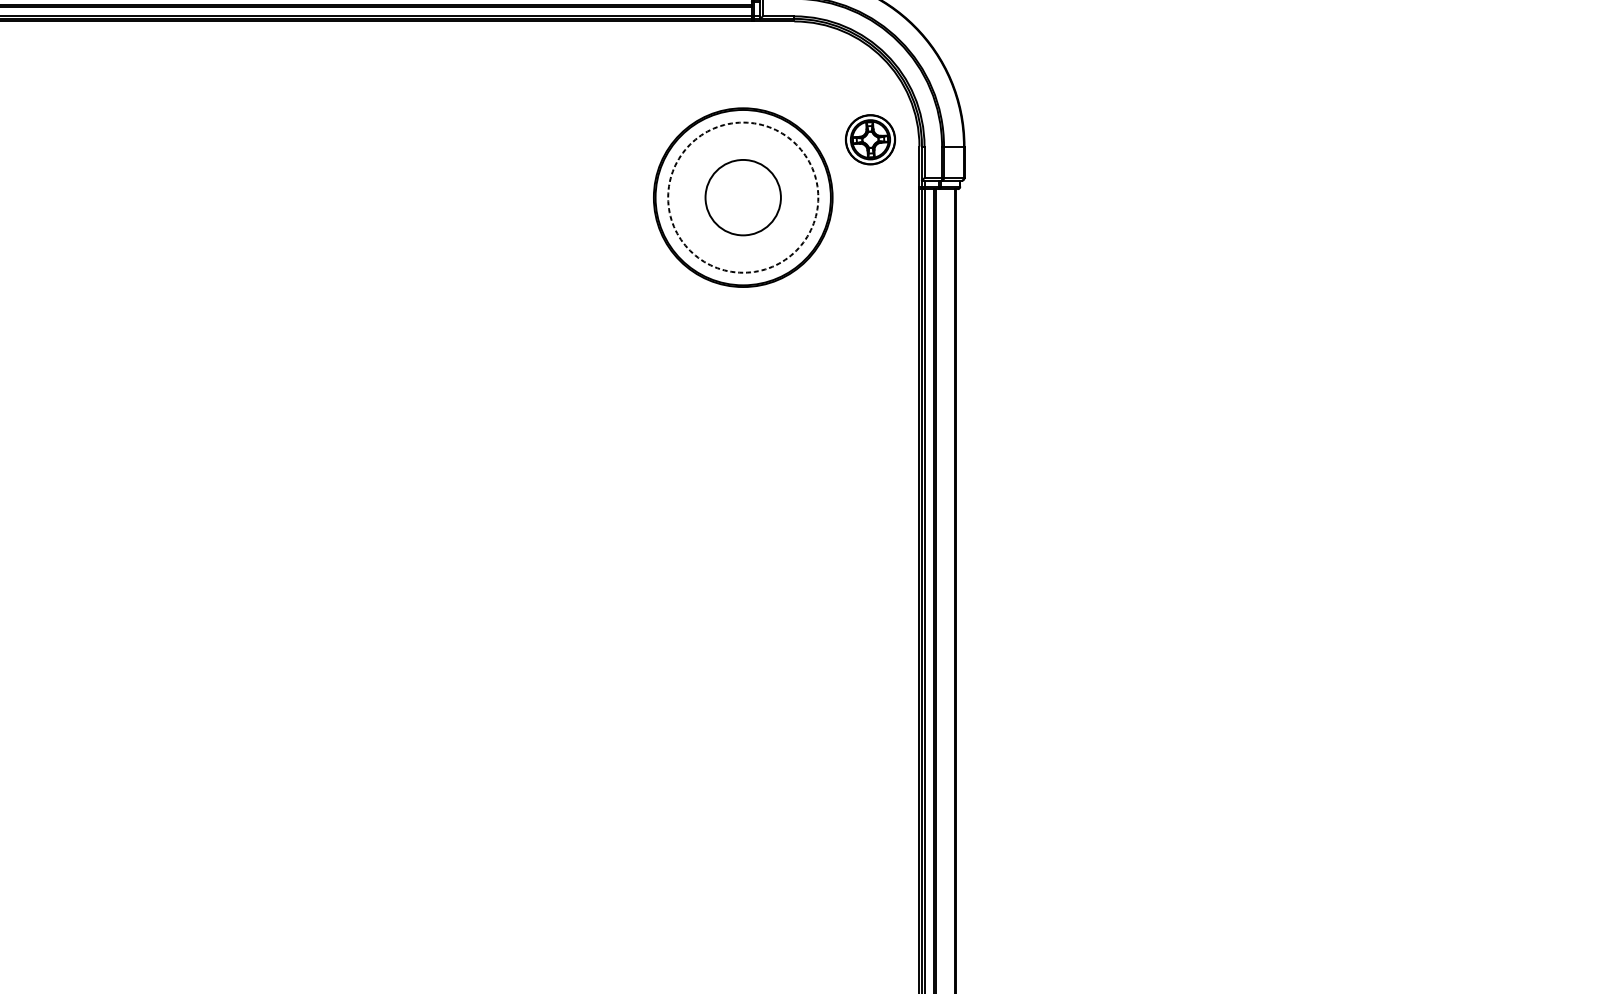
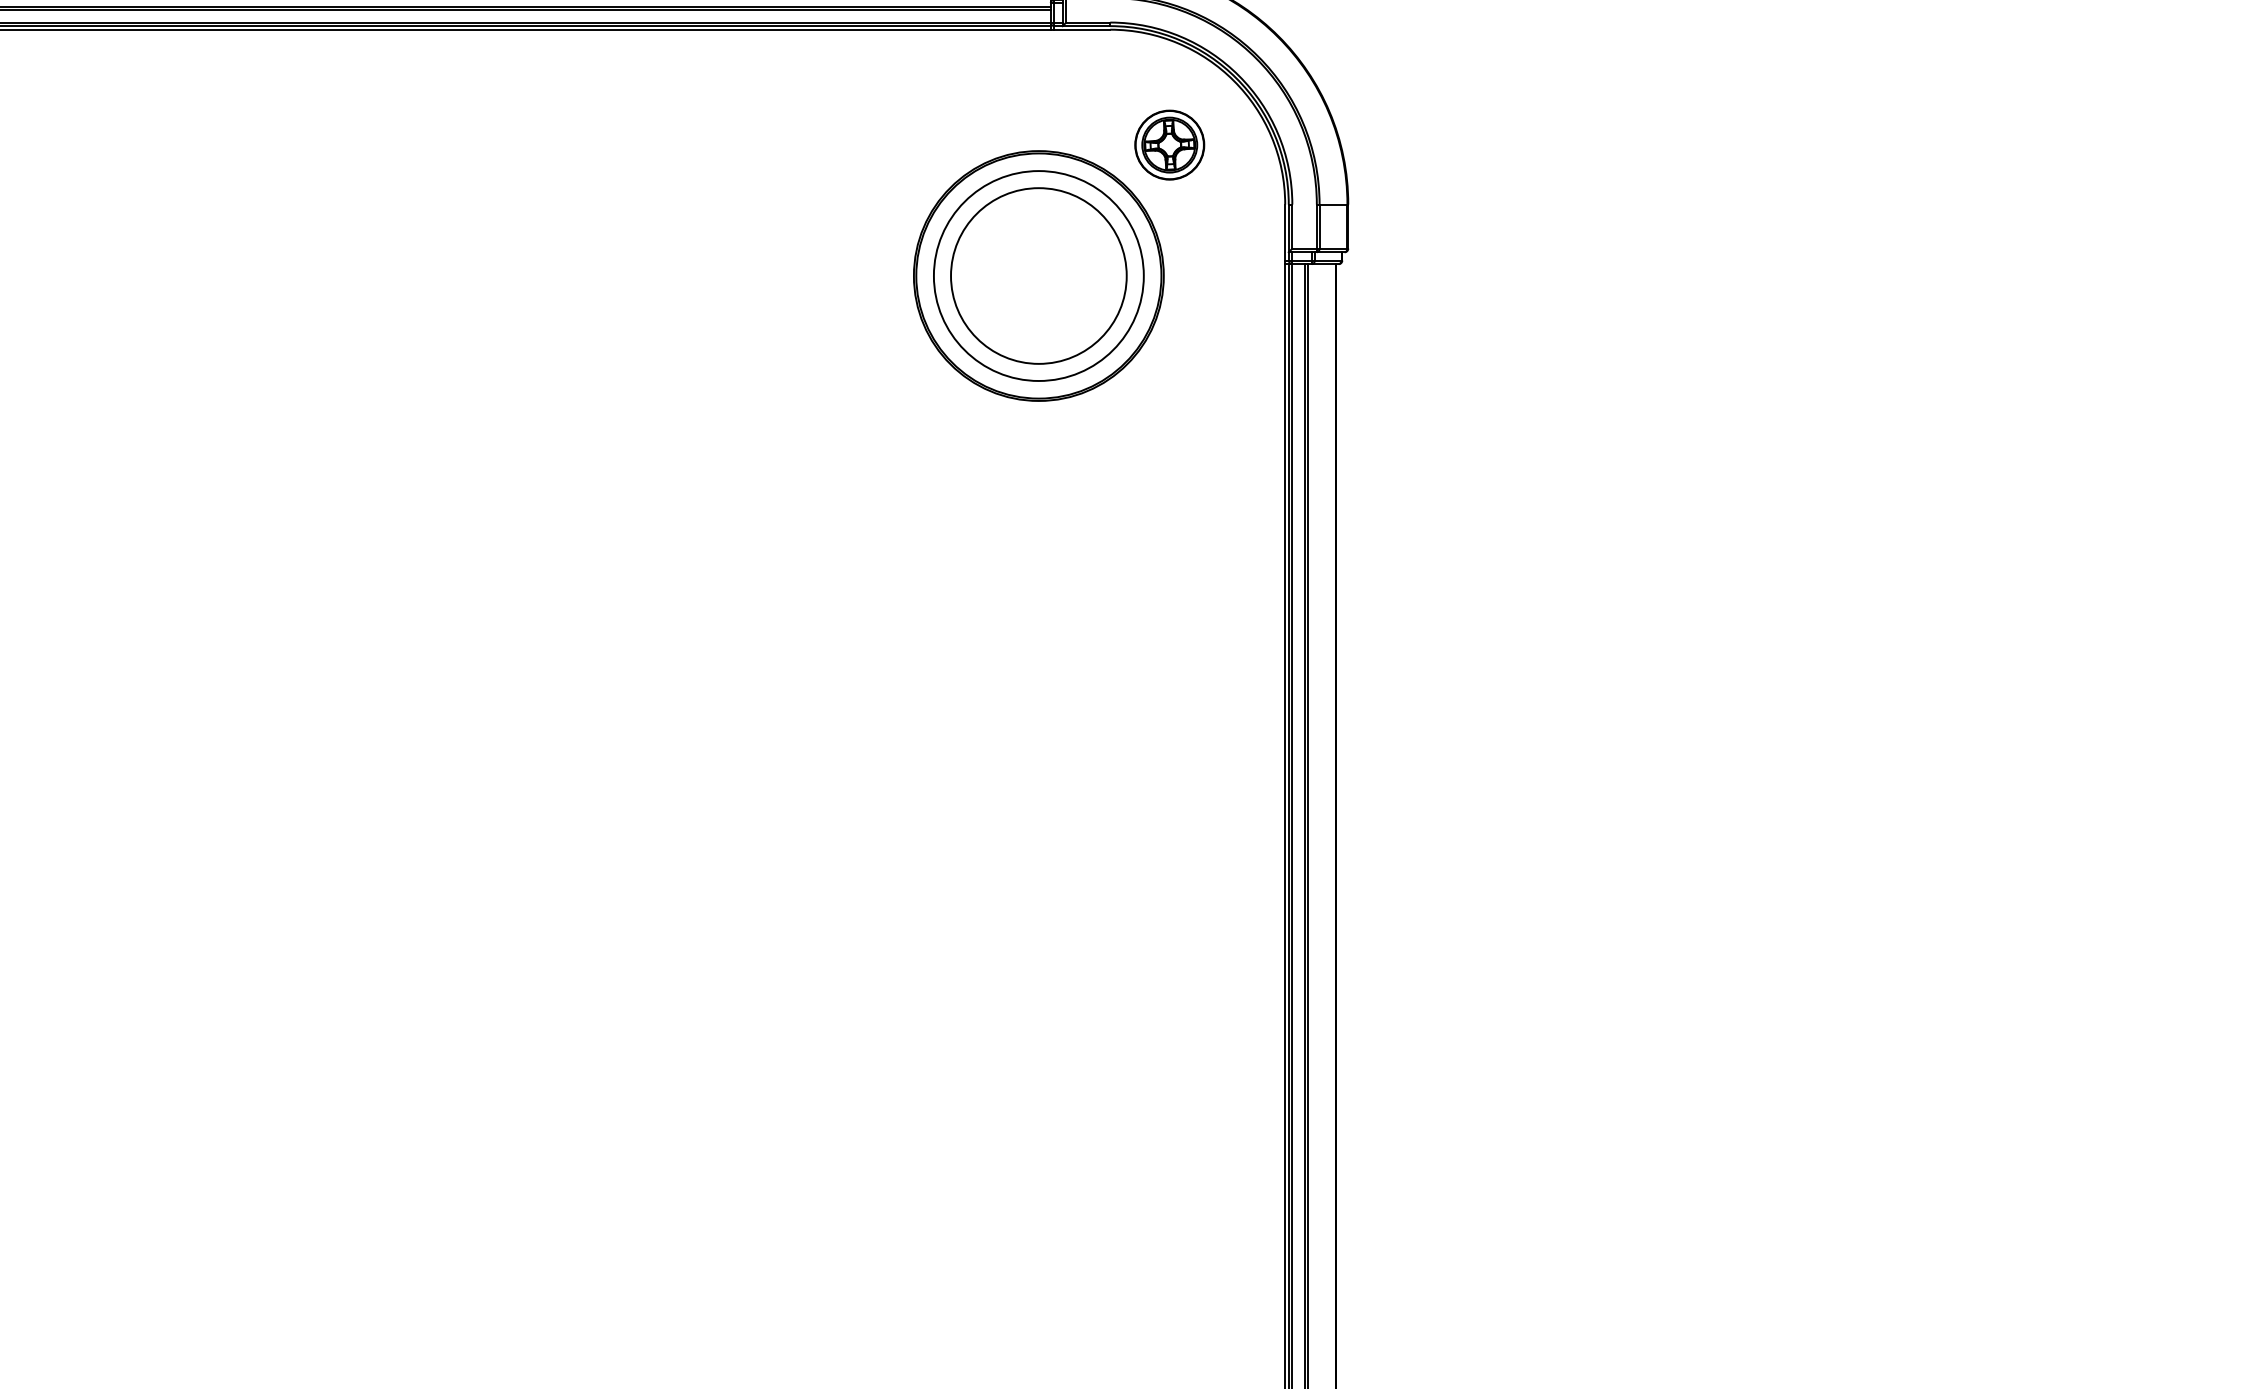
part: (870, 139) -> (1169, 144), moved
circle: (742, 197) -> (1038, 275), dashed -> solid
circle: (742, 197) -> (1038, 275), size x1.67

